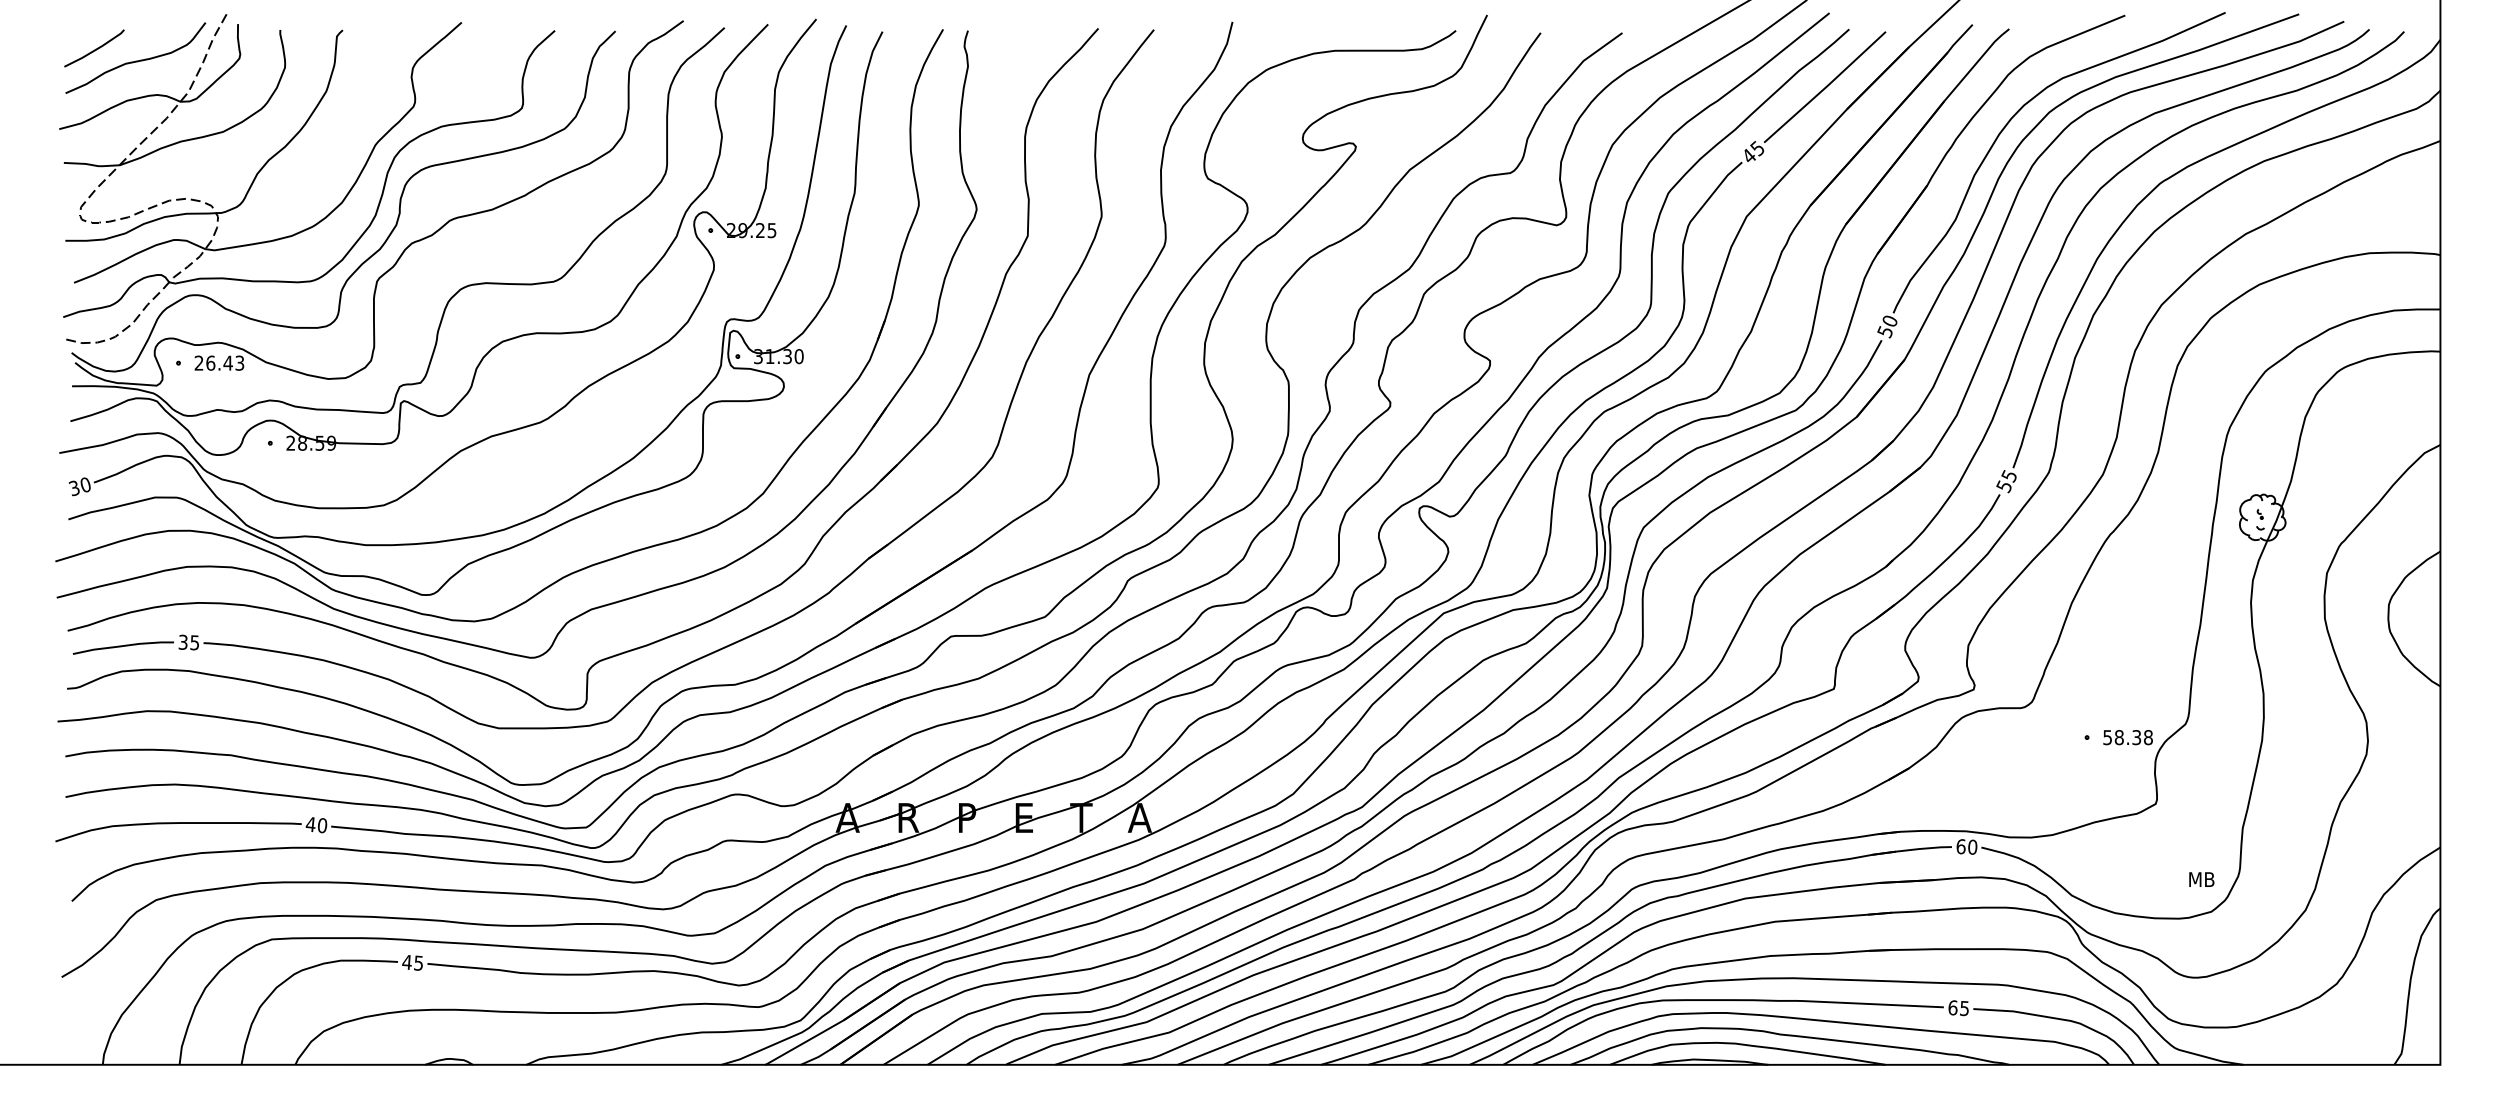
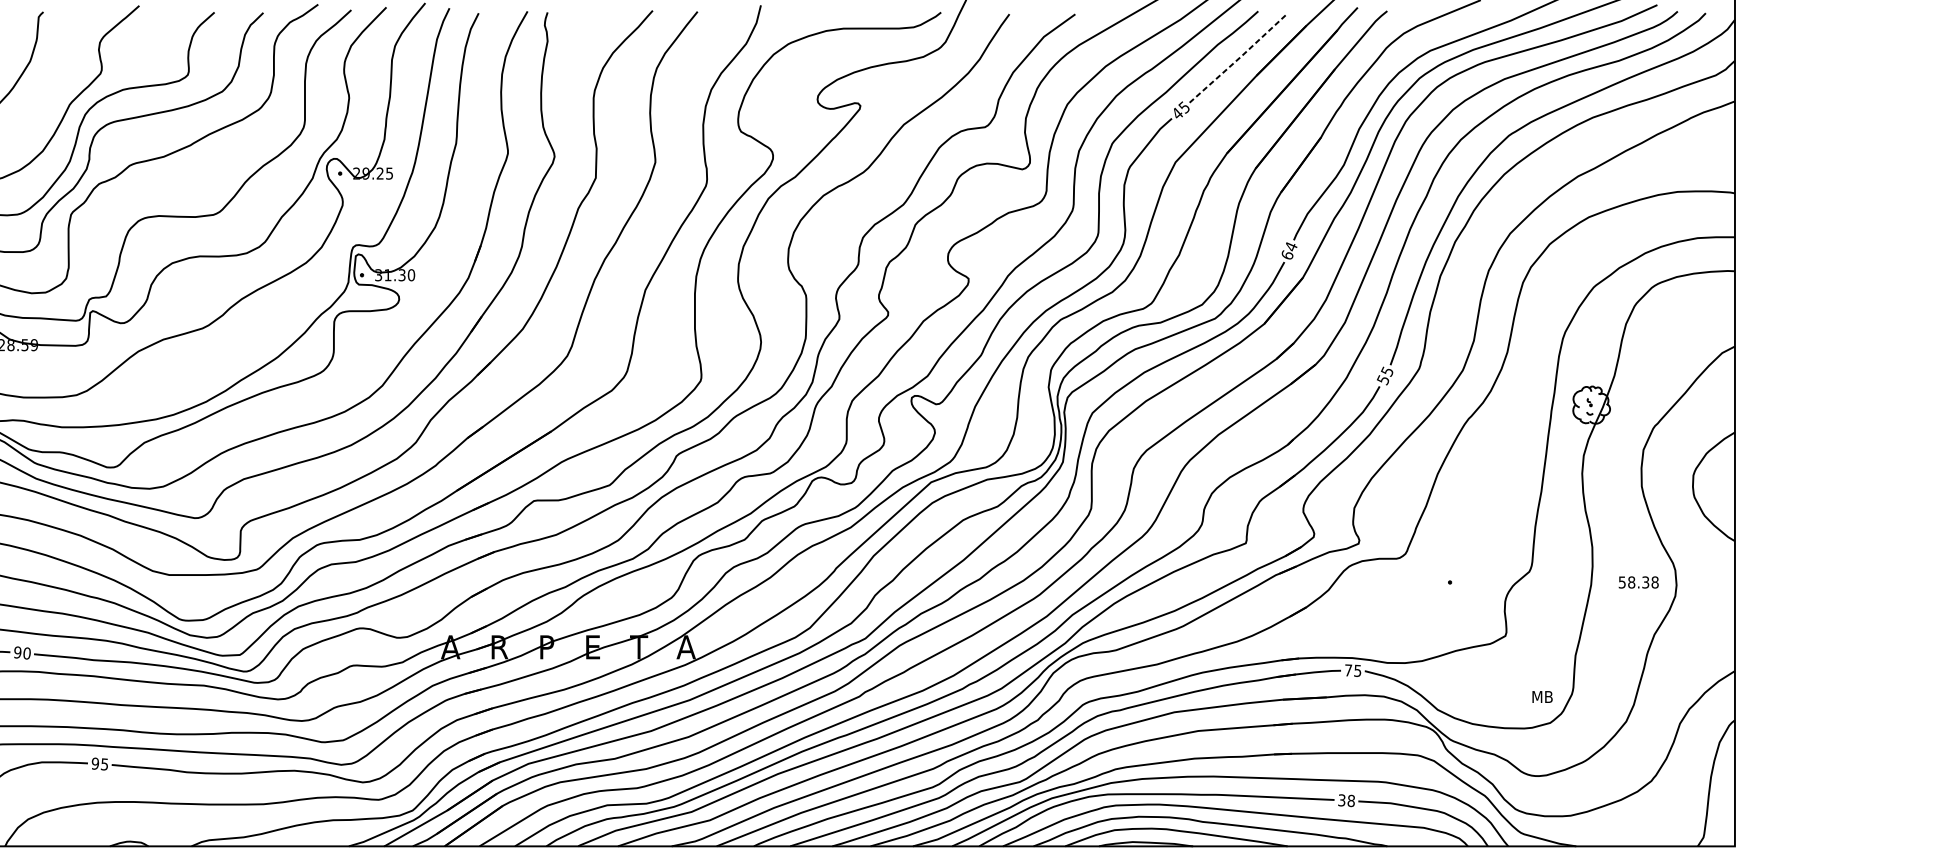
line: (1825, 87) -> (1239, 58), solid -> dashed
text: (1887, 326) -> (1289, 250), 50 -> 64
text: (2127, 737) -> (1638, 582), moved
text: (310, 824) -> (17, 652), 40 -> 90
text: (1966, 846) -> (1352, 670), 60 -> 75
text: (406, 961) -> (94, 763), 45 -> 95
text: (1958, 1008) -> (1346, 800), 65 -> 38

